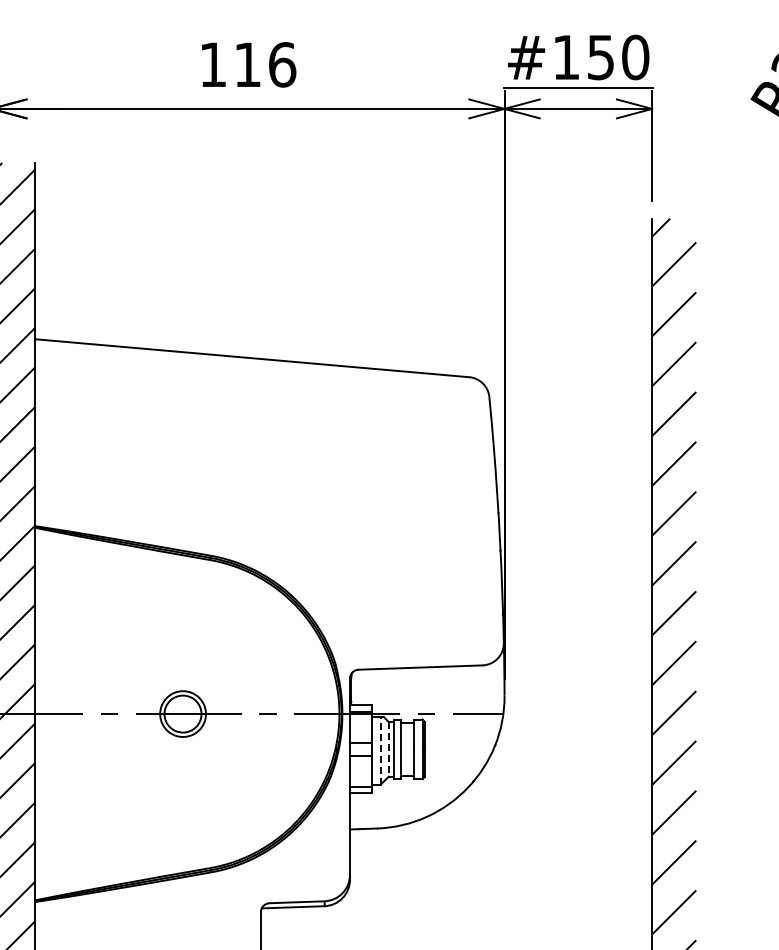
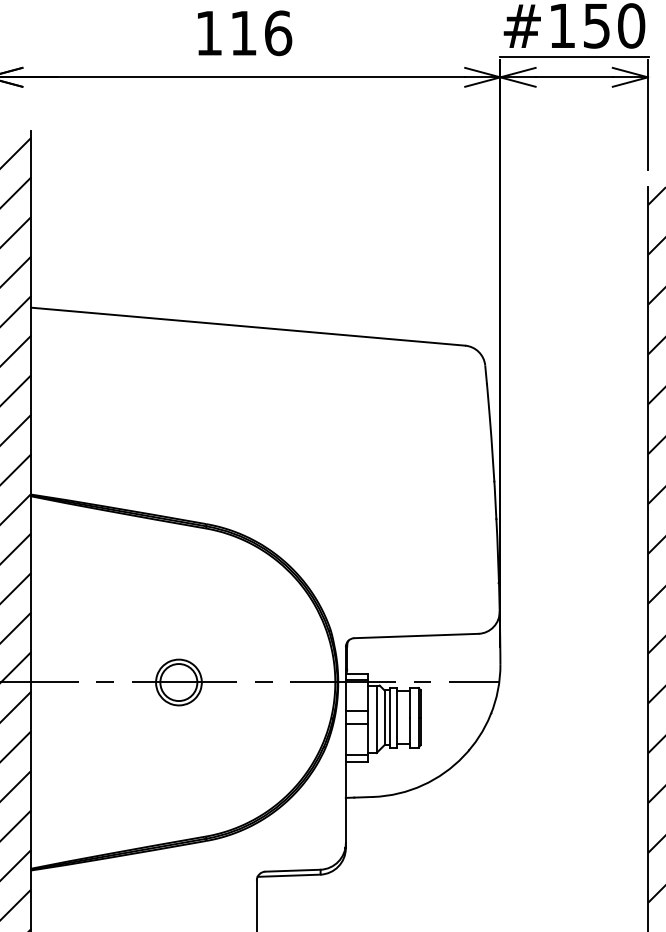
line: (388, 749) -> (384, 717), dashed -> solid
line: (380, 750) -> (376, 718), dashed -> solid

